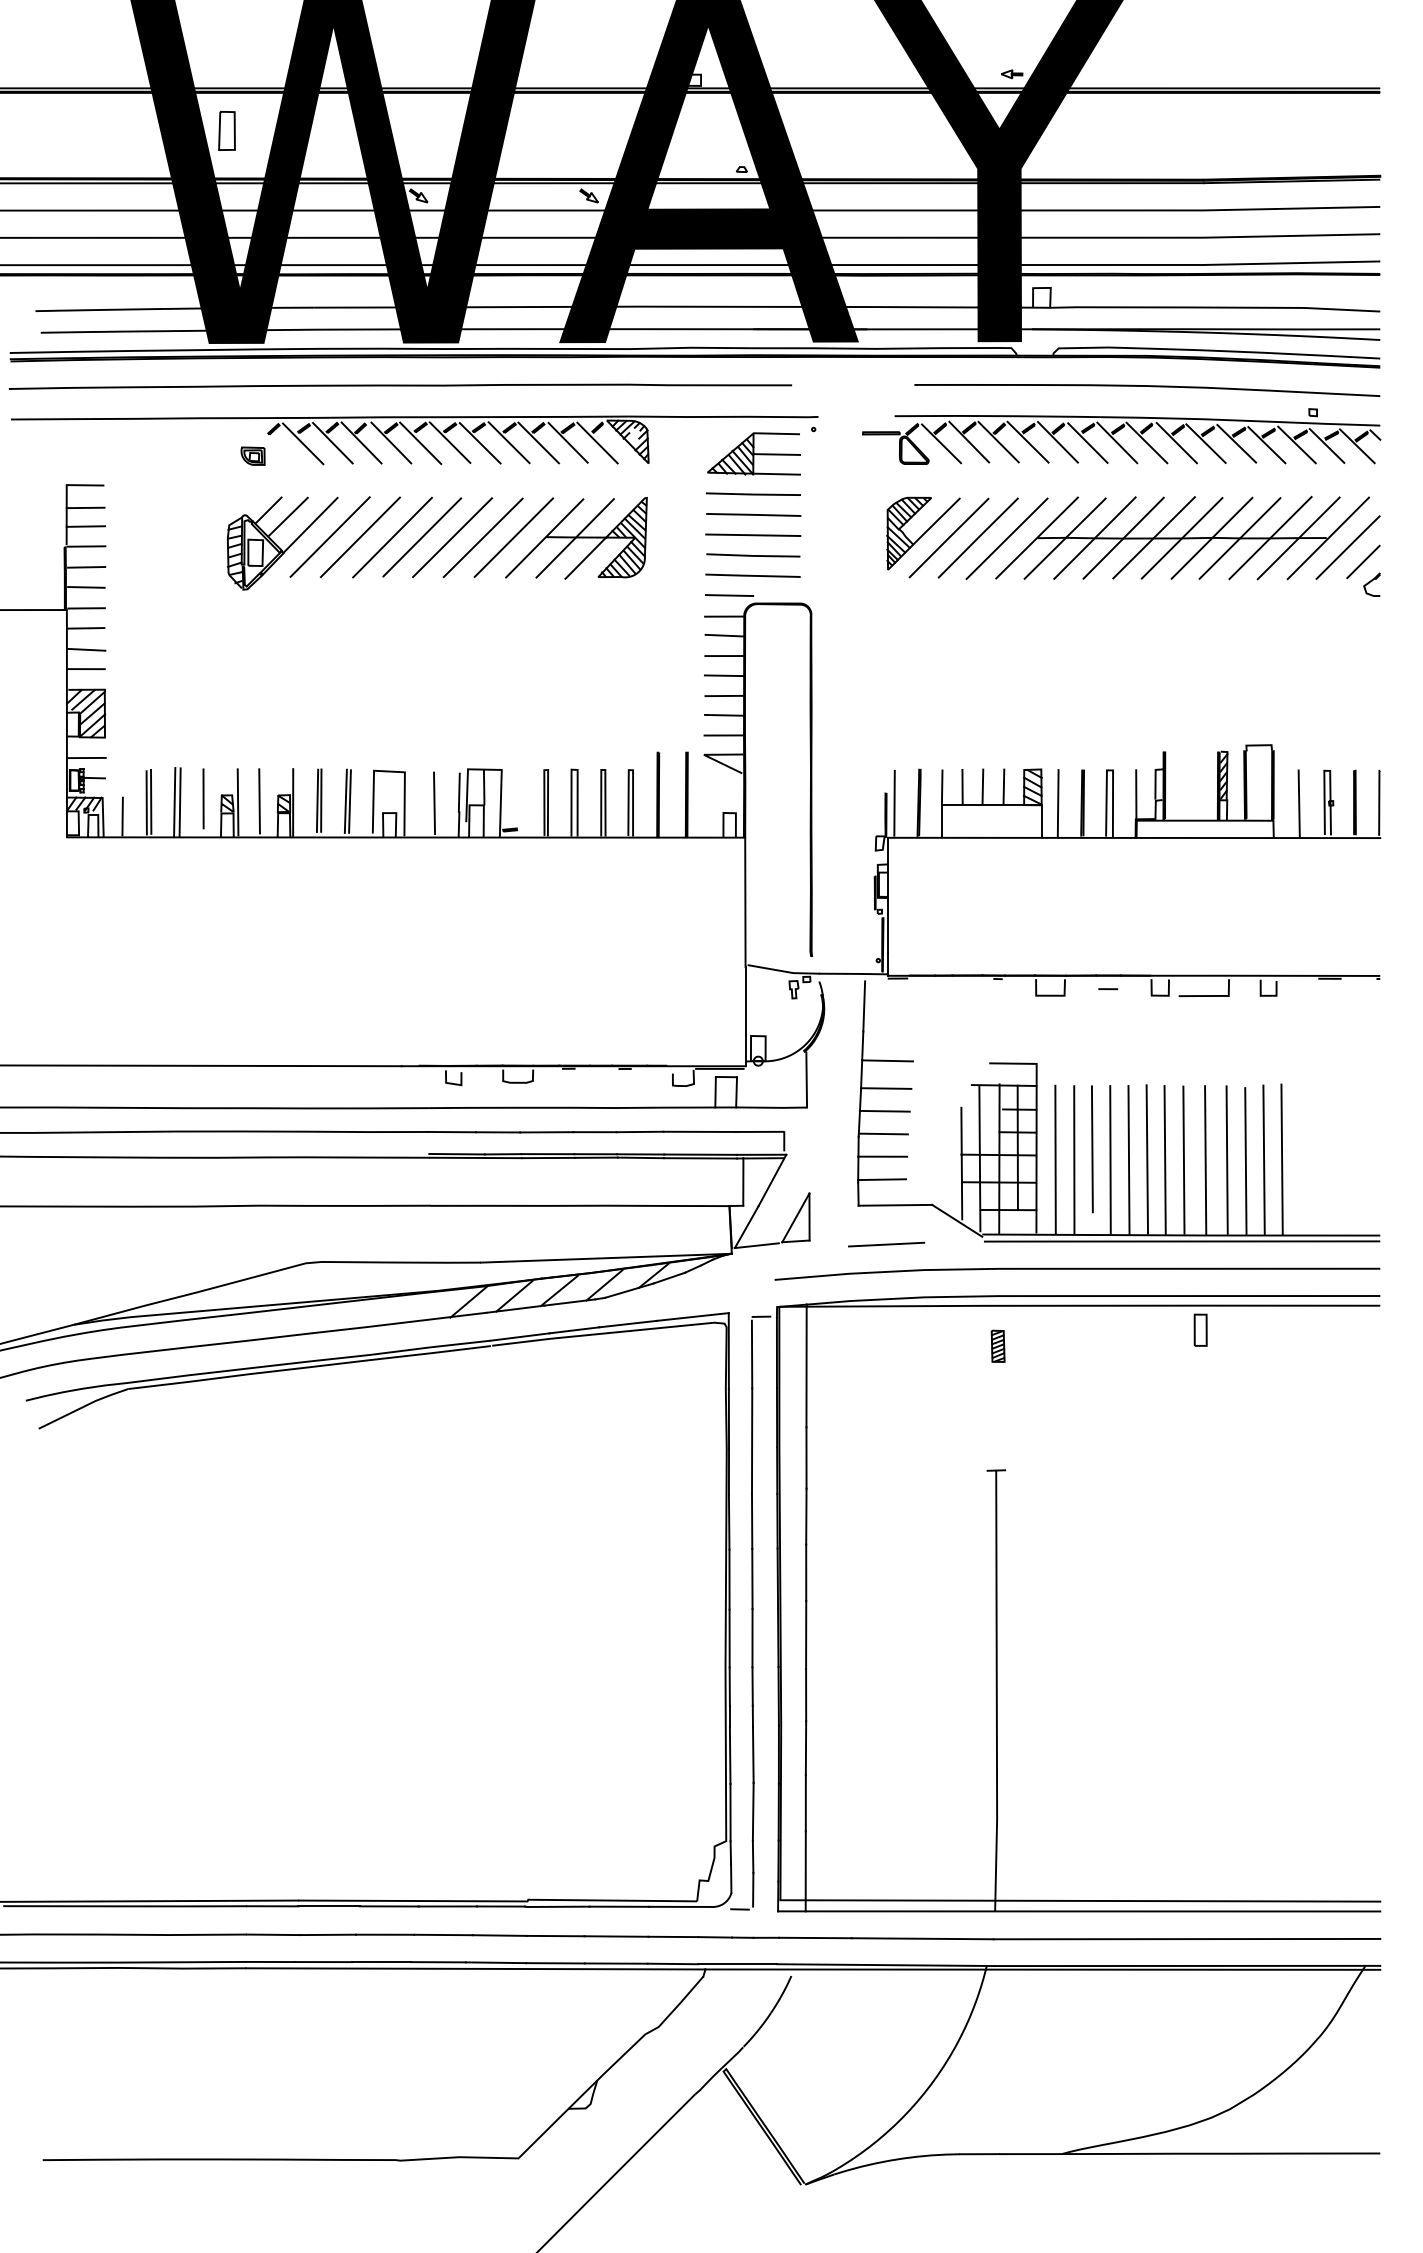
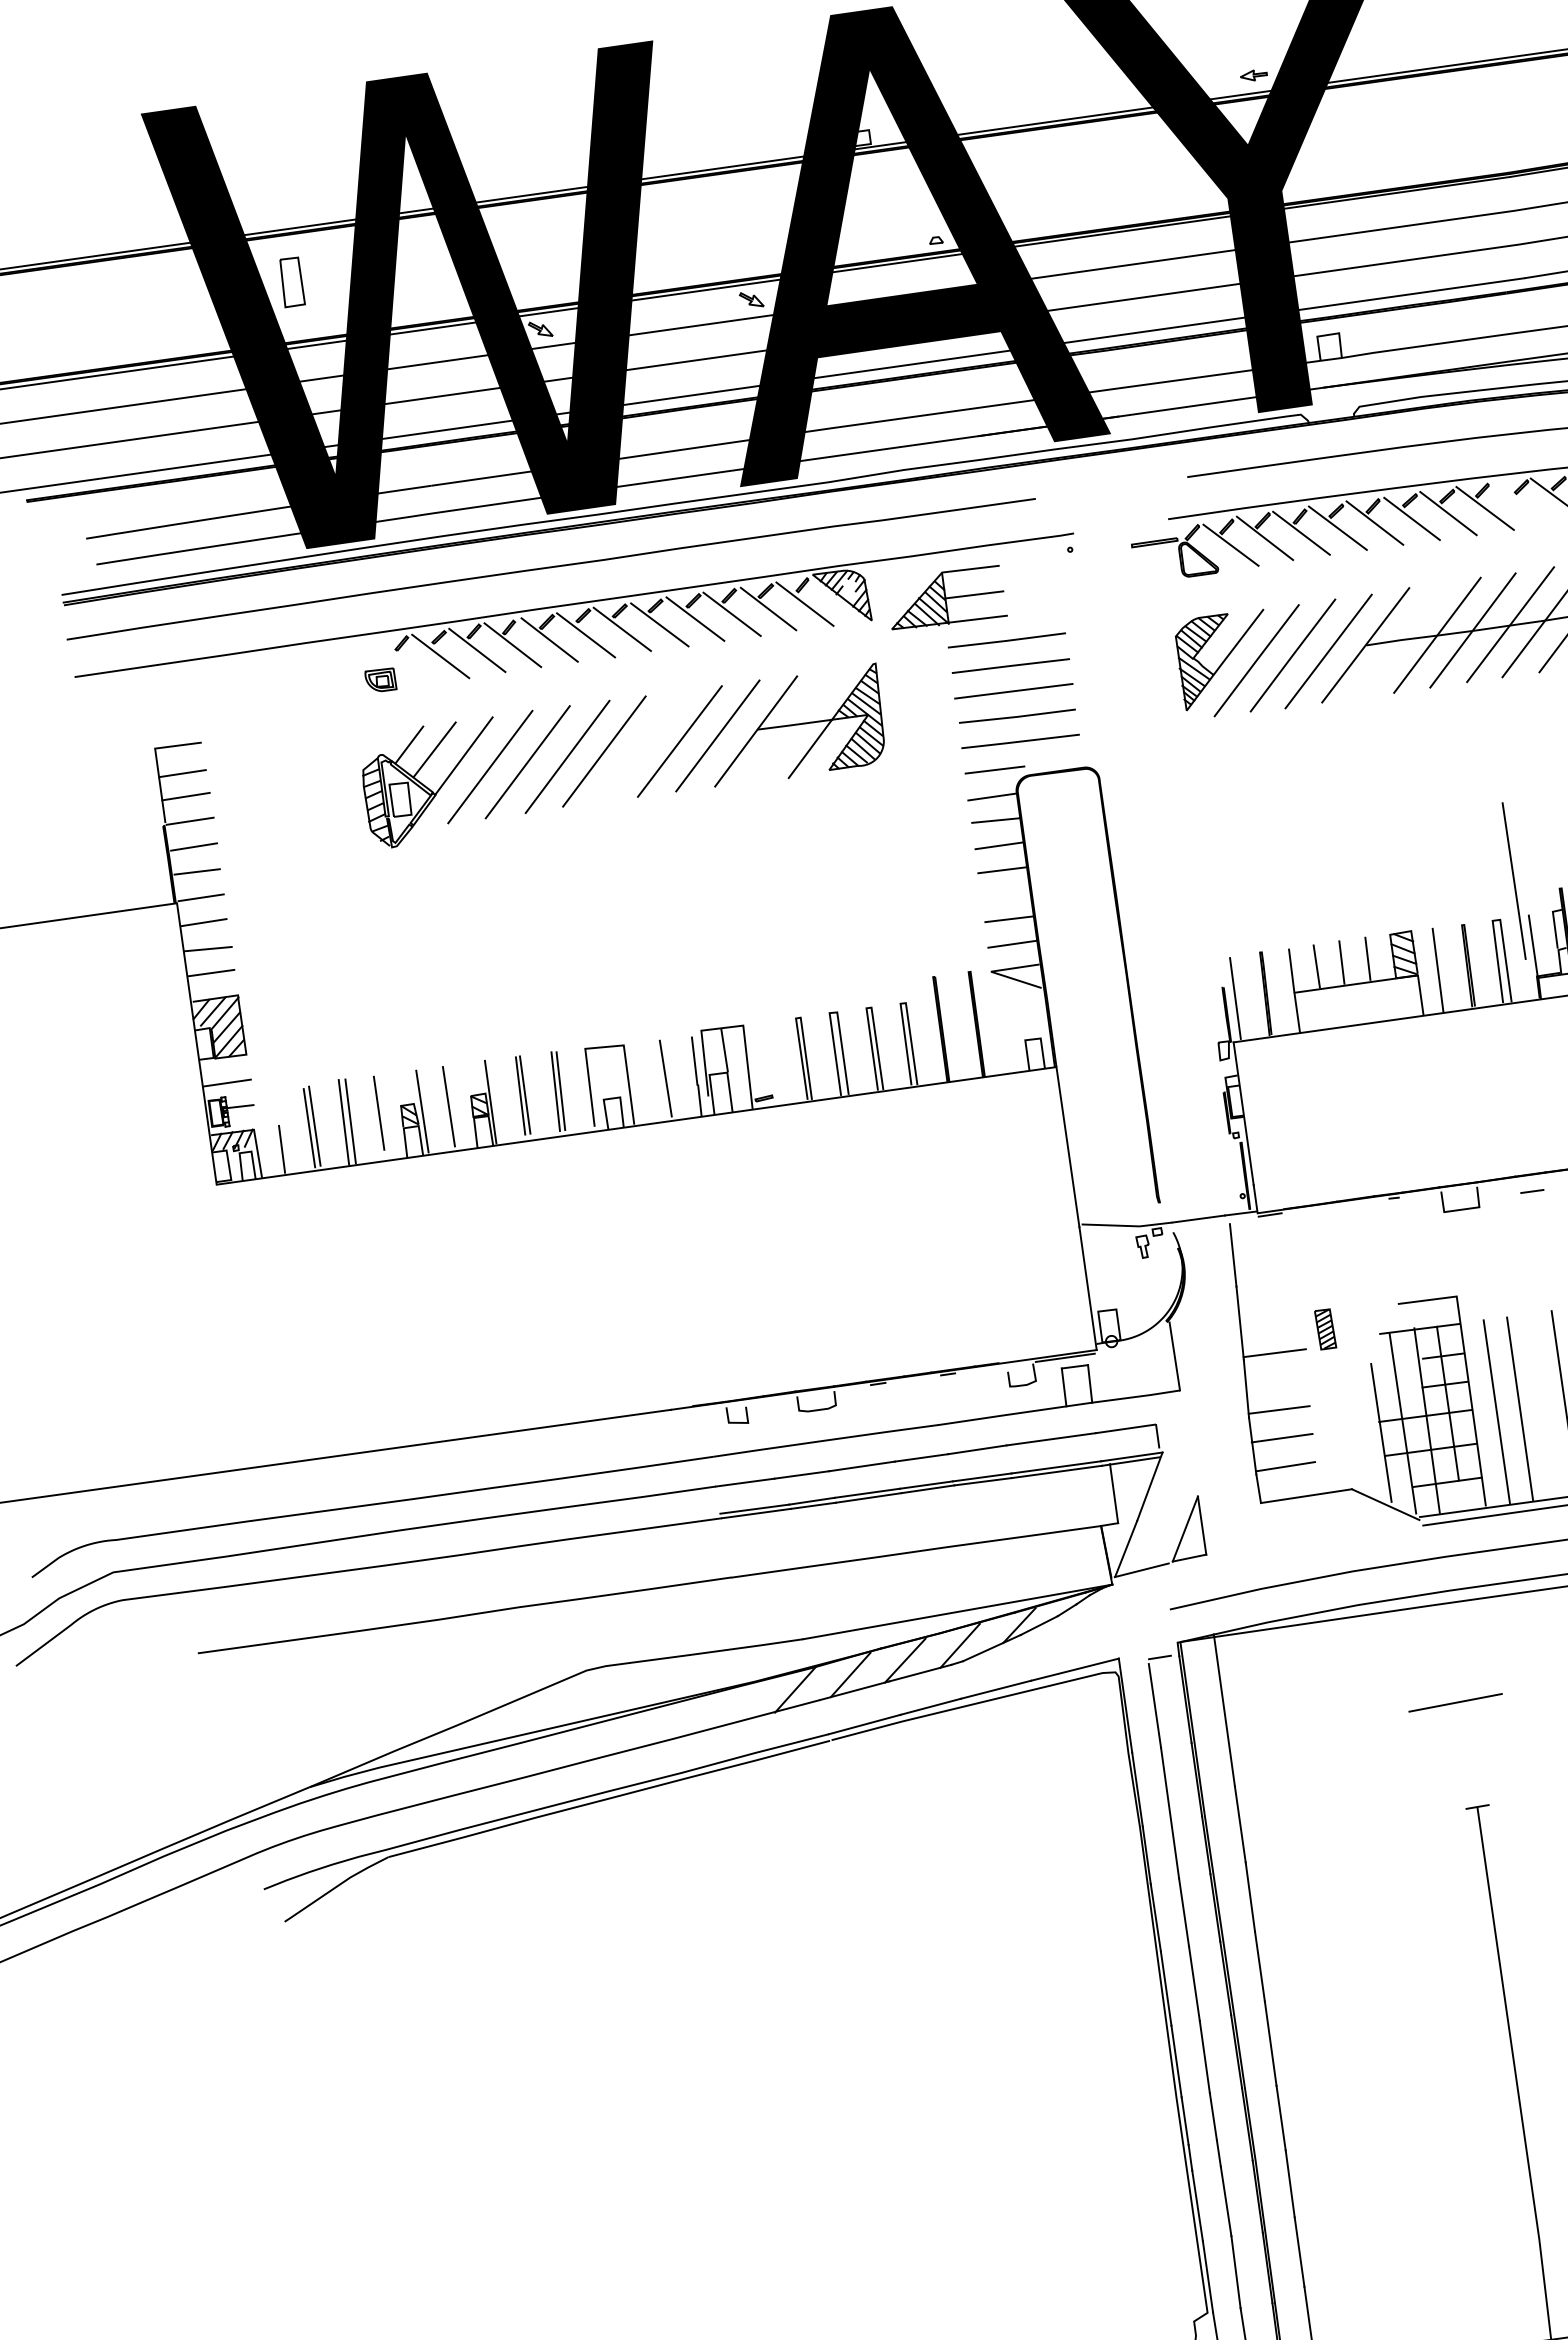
line: (1176, 442) -> (1521, 502), removed
part: (753, 453) -> (945, 597), moved
line: (452, 537) -> (641, 746), removed
line: (574, 538) -> (793, 726), removed
line: (1064, 538) -> (1399, 641), removed
line: (724, 695) -> (1006, 894), removed
line: (887, 1060) -> (1271, 1318), removed
line: (884, 1110) -> (1276, 1380), removed
line: (1092, 1149) -> (1514, 881), moved
line: (886, 1244) -> (1455, 1702), moved
part: (997, 1345) -> (1324, 1328), moved

